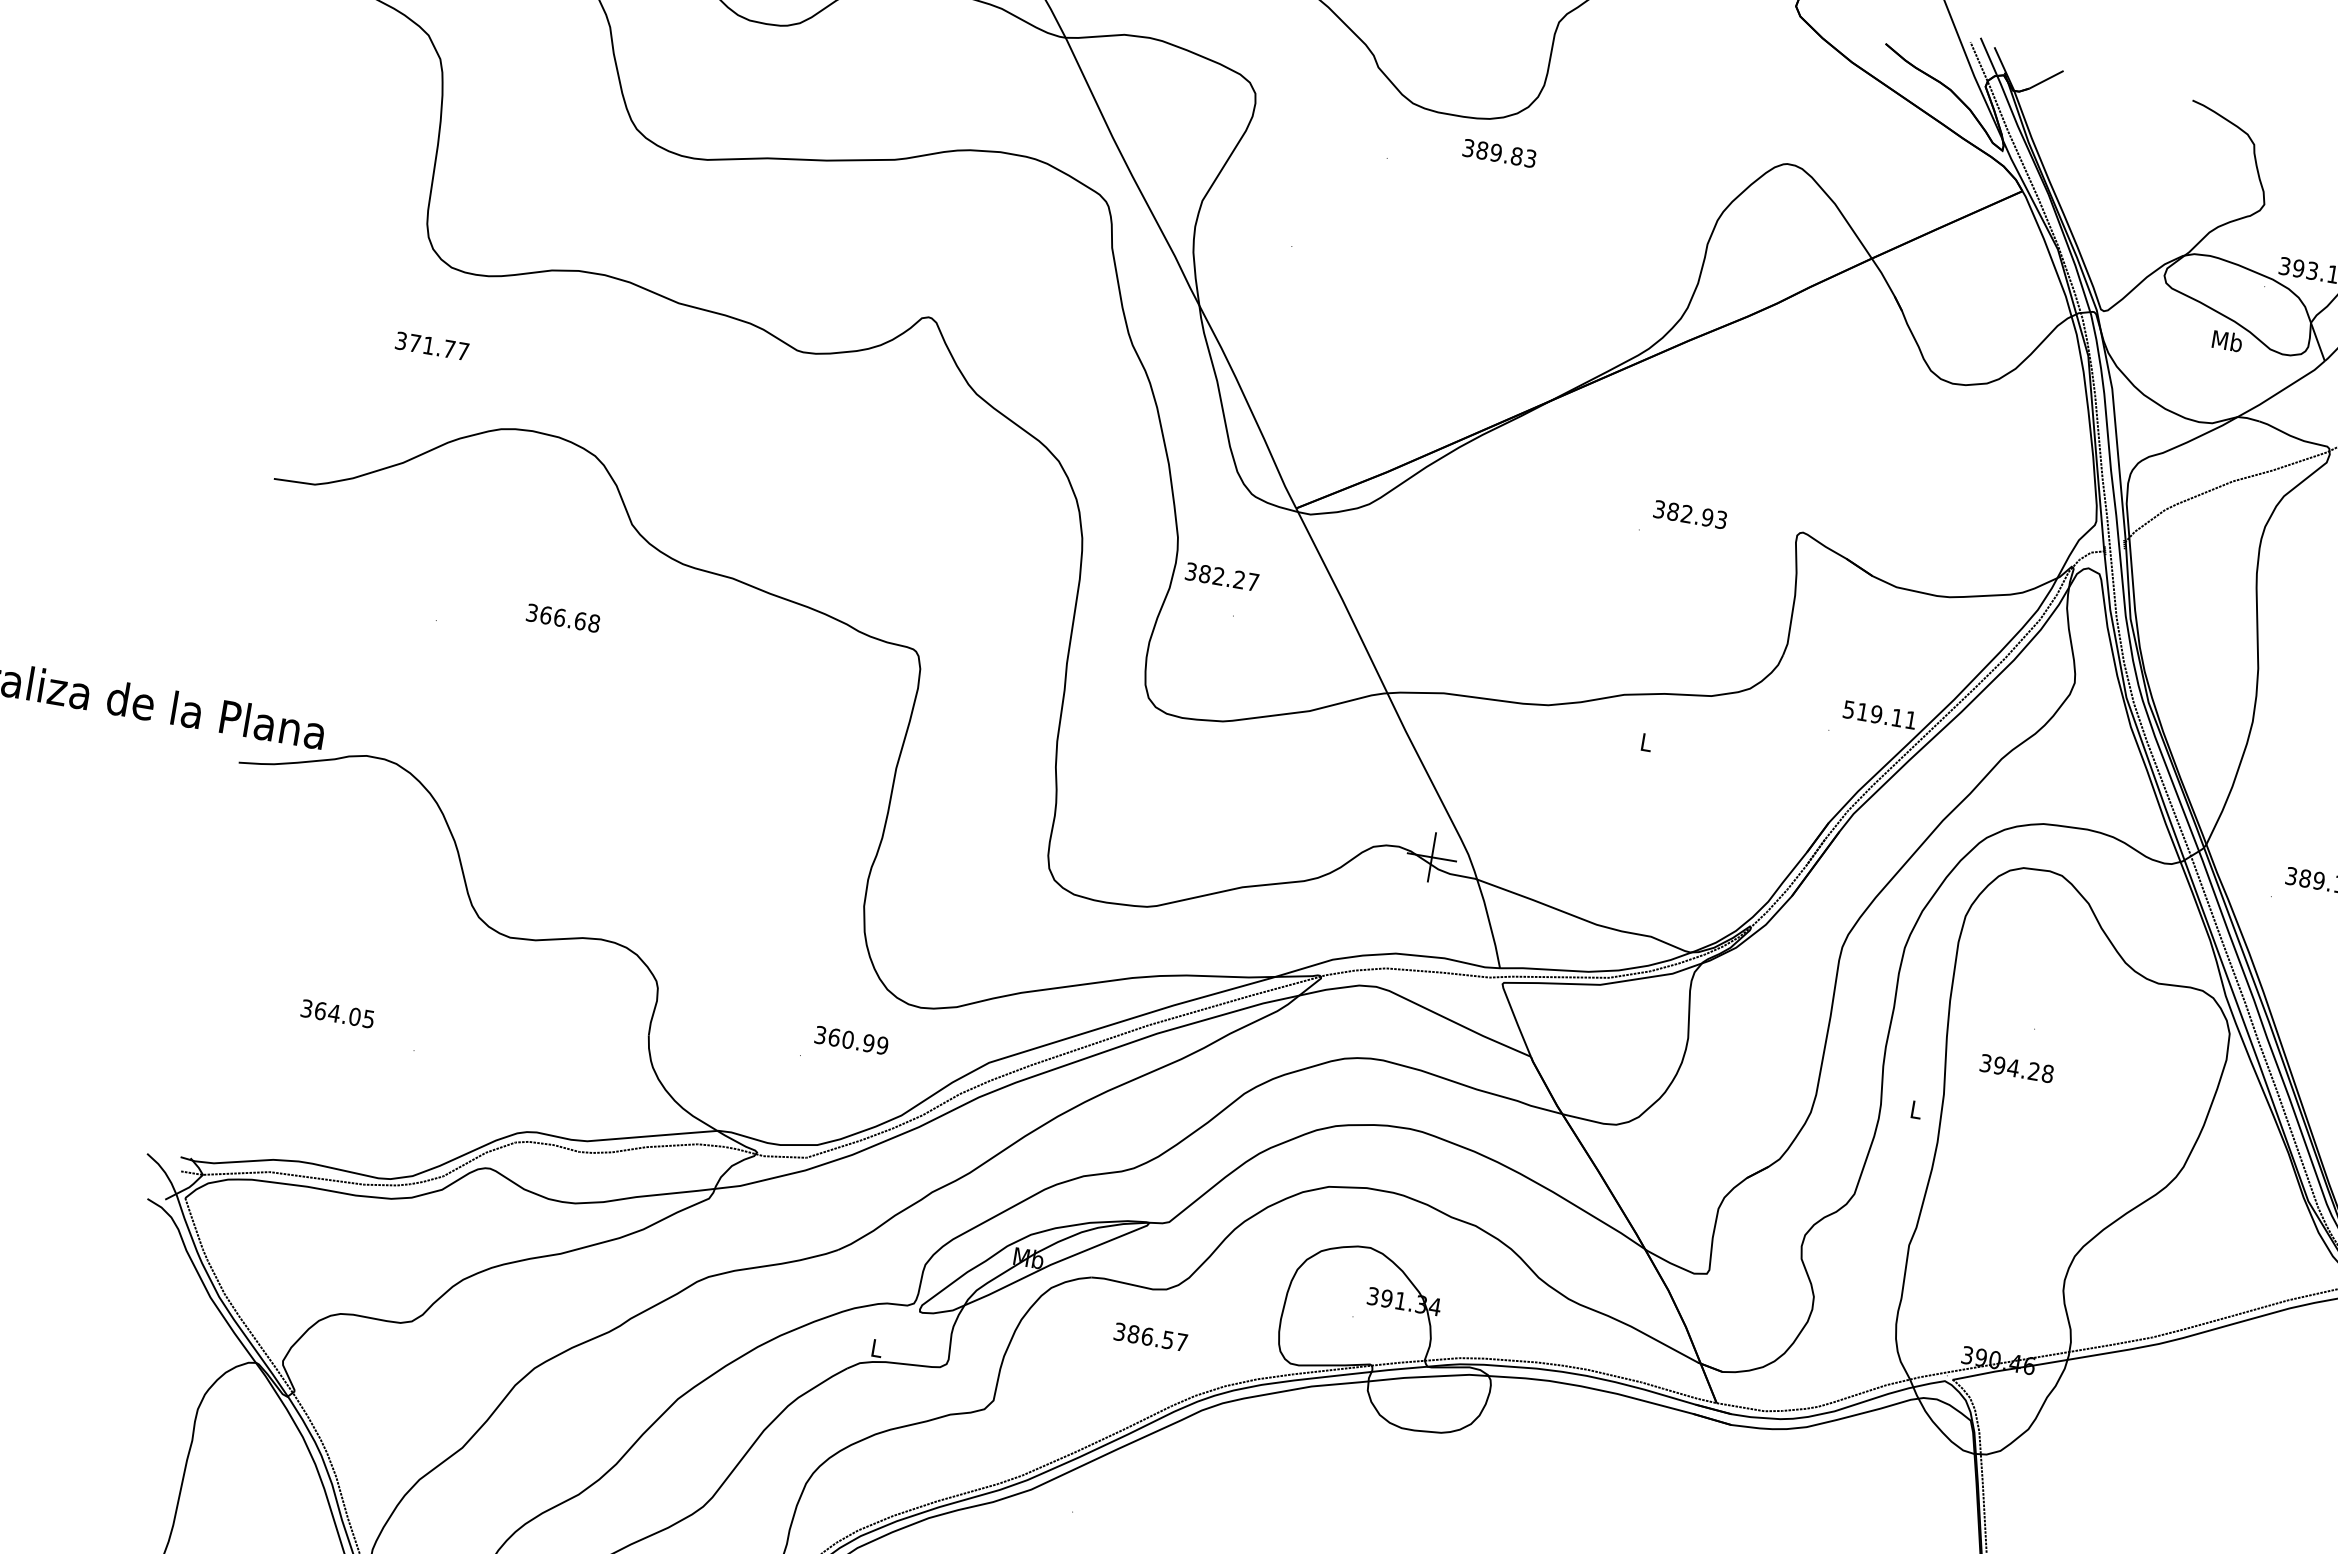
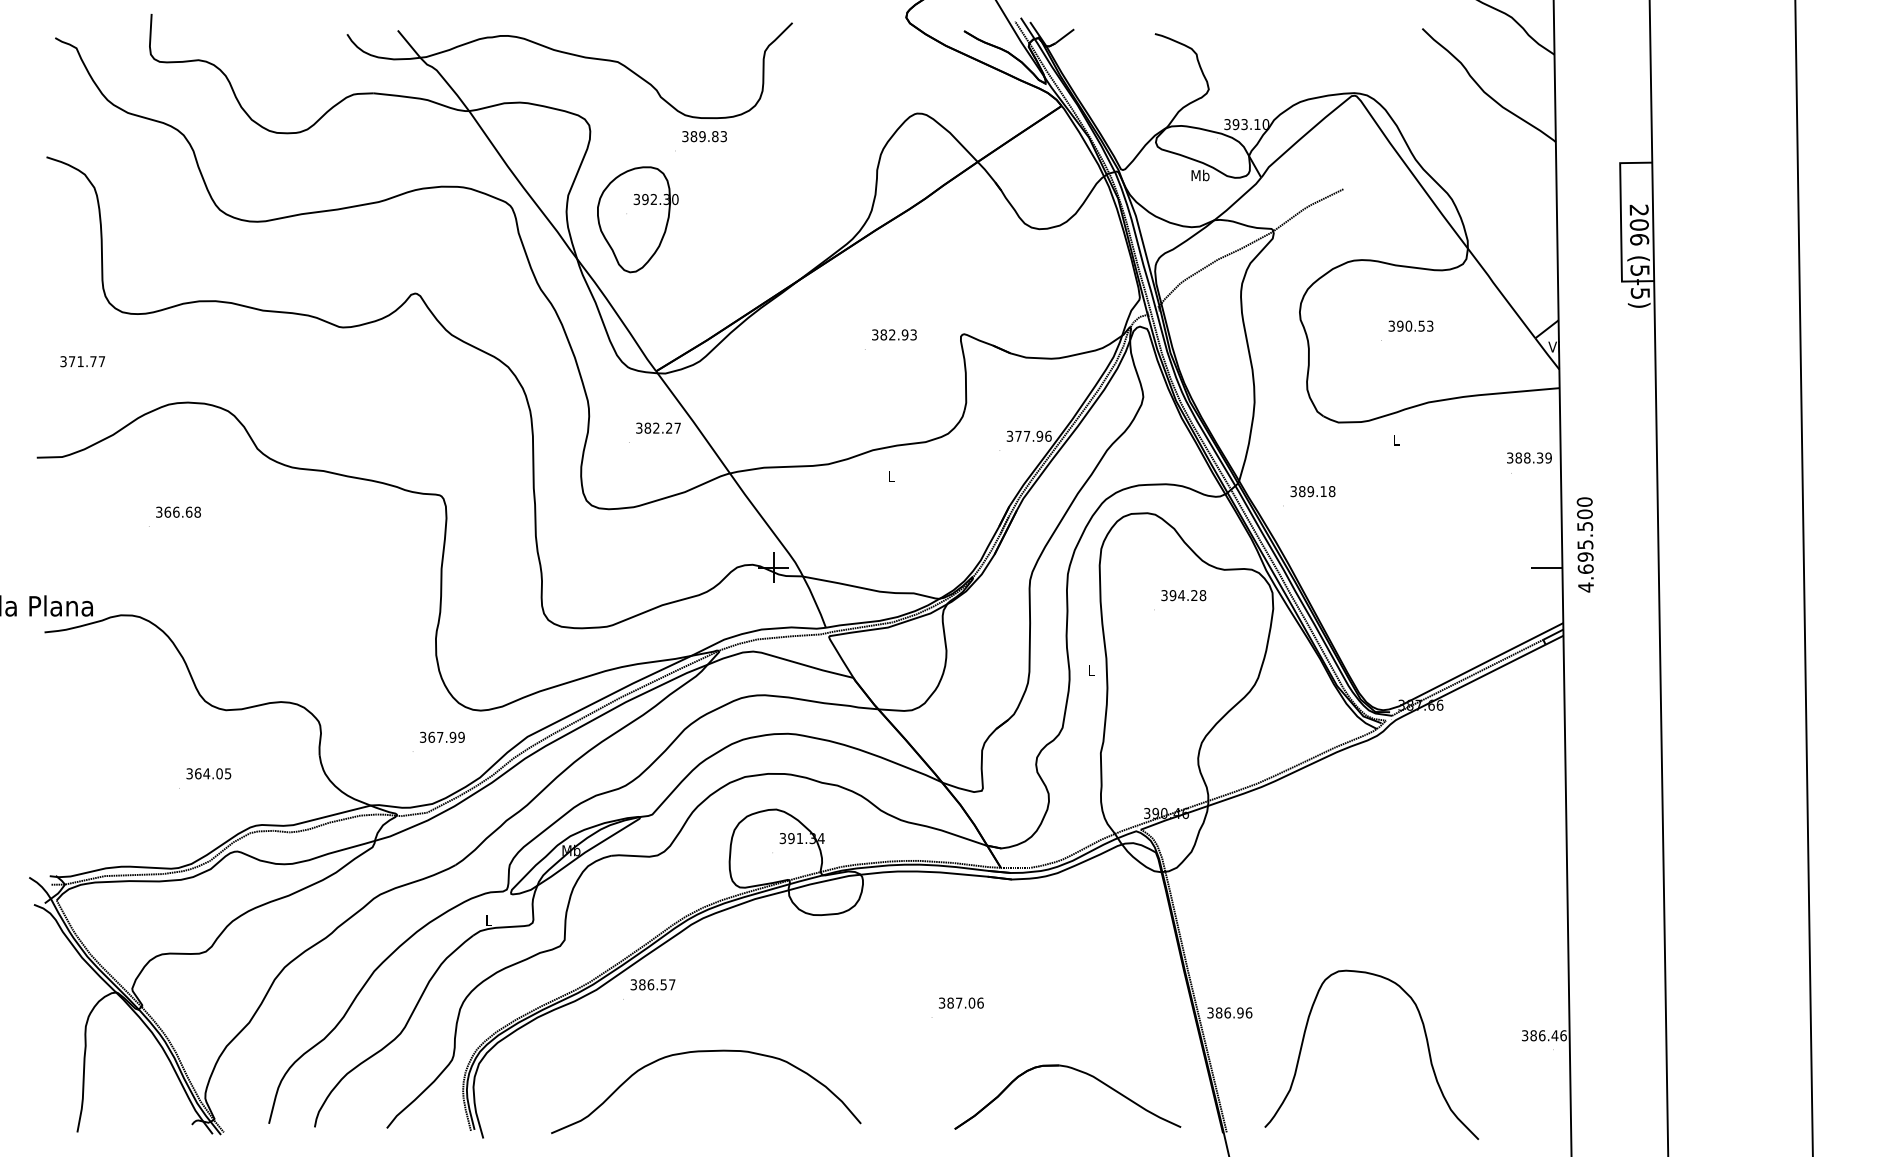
text: (1499, 153) -> (704, 136), moved
part: (1307, 258) -> (637, 219), added
text: (431, 345) -> (82, 361), moved
text: (1222, 575) -> (658, 427), moved
text: (563, 617) -> (178, 511), moved
text: (1880, 713) -> (1029, 435), 519.11 -> 377.96
text: (337, 1013) -> (208, 773), moved
text: (847, 1038) -> (439, 736), 360.99 -> 367.99
text: (2016, 1068) -> (1183, 595), moved
text: (1150, 1336) -> (652, 984), moved

